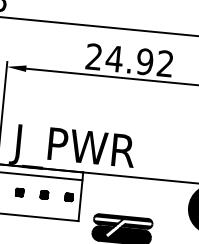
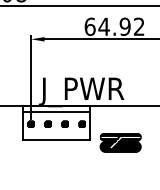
text: (93, 56) -> (89, 26), 24.92 -> 64.92

